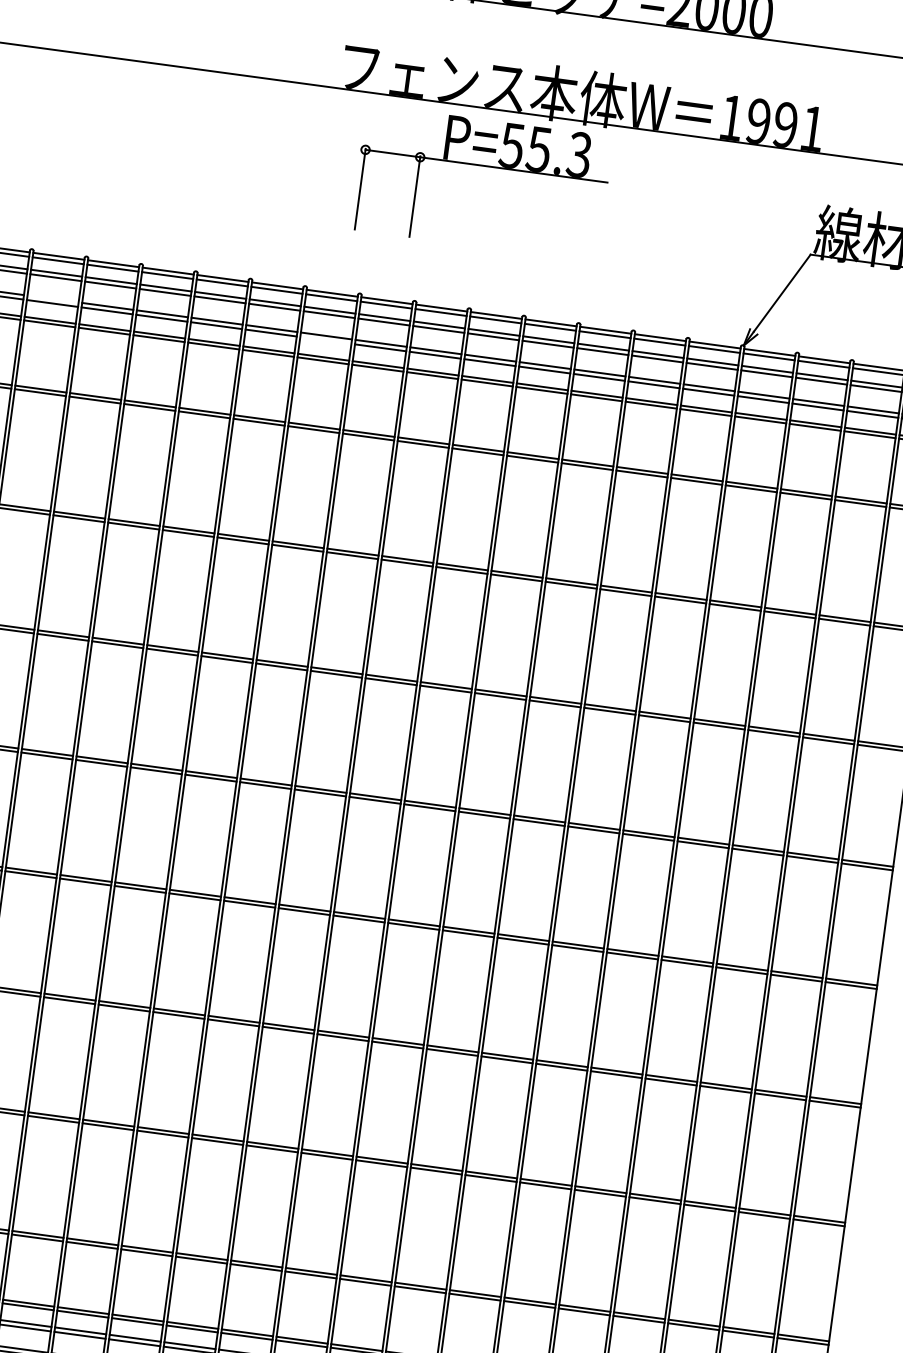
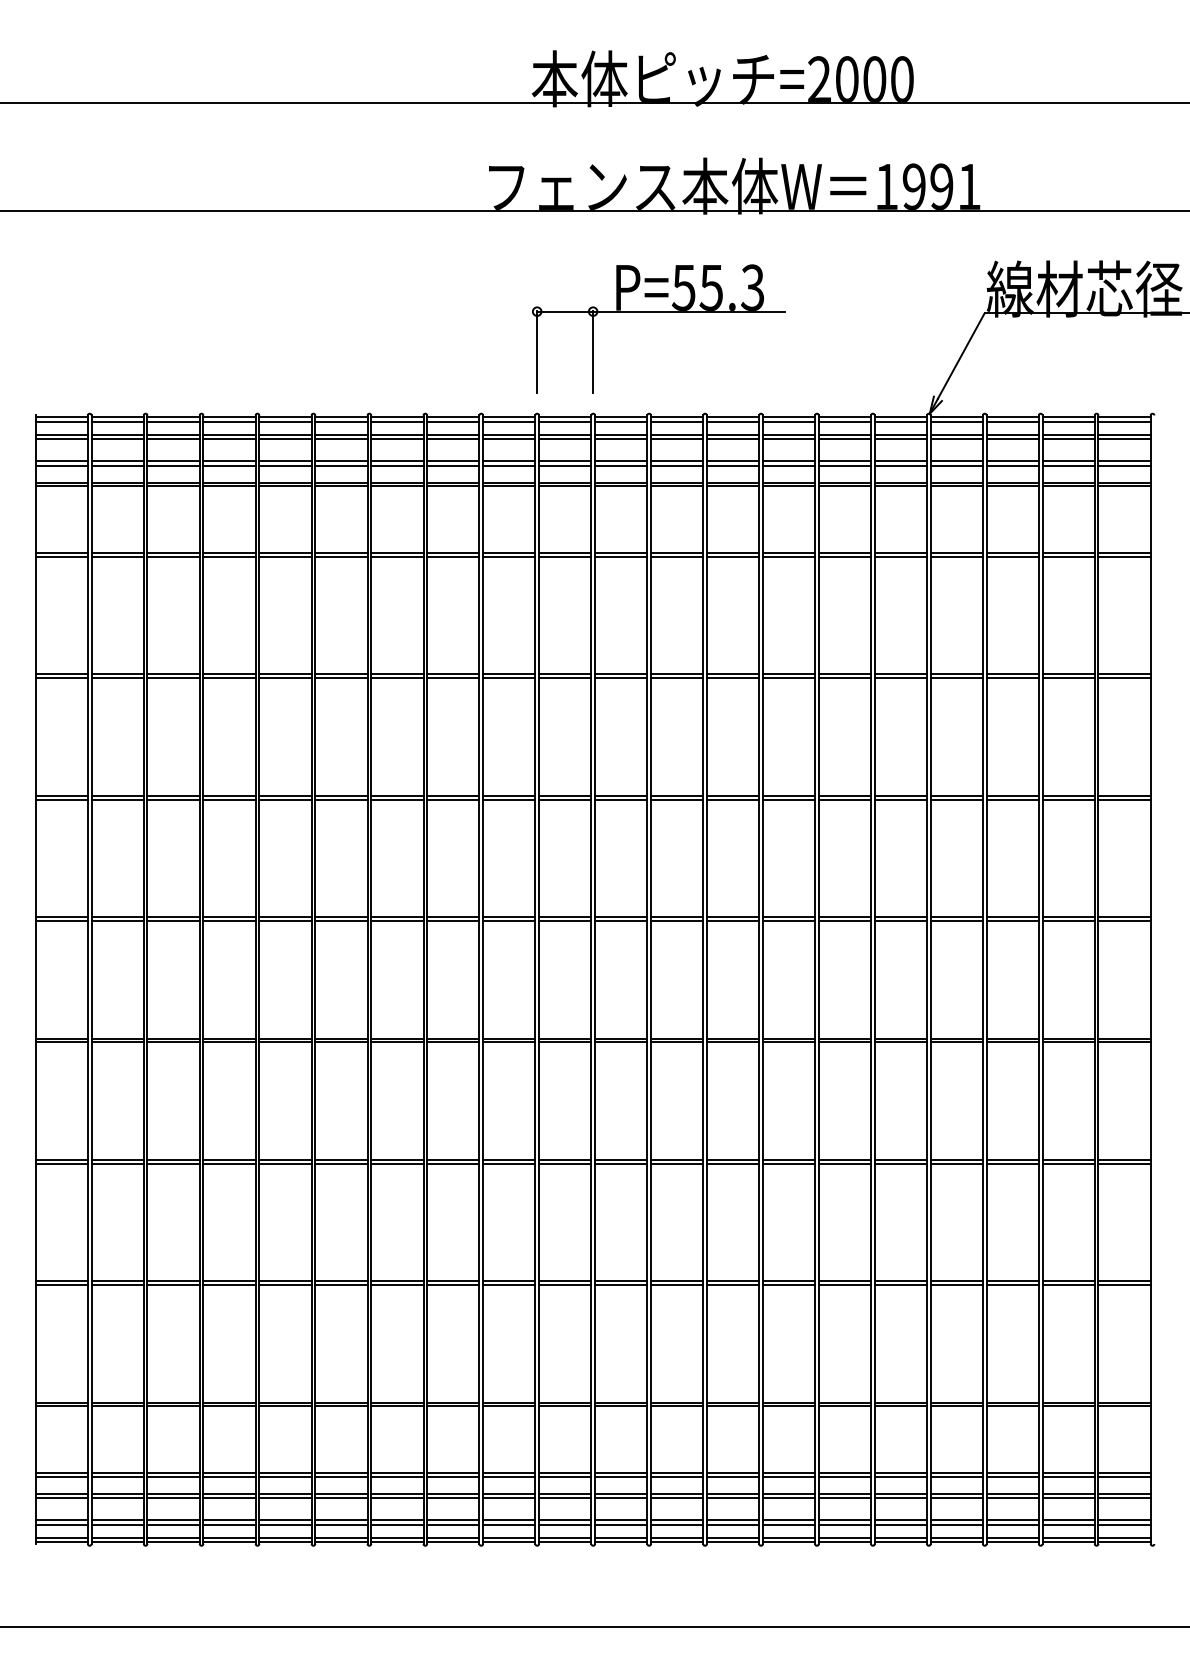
part: (484, 166) -> (658, 312), moved
line: (53, 298) -> (229, 460), added
line: (326, 340) -> (509, 465), added

